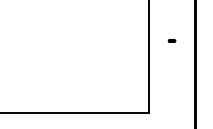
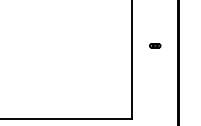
part: (171, 41) -> (154, 46), size x1.6

